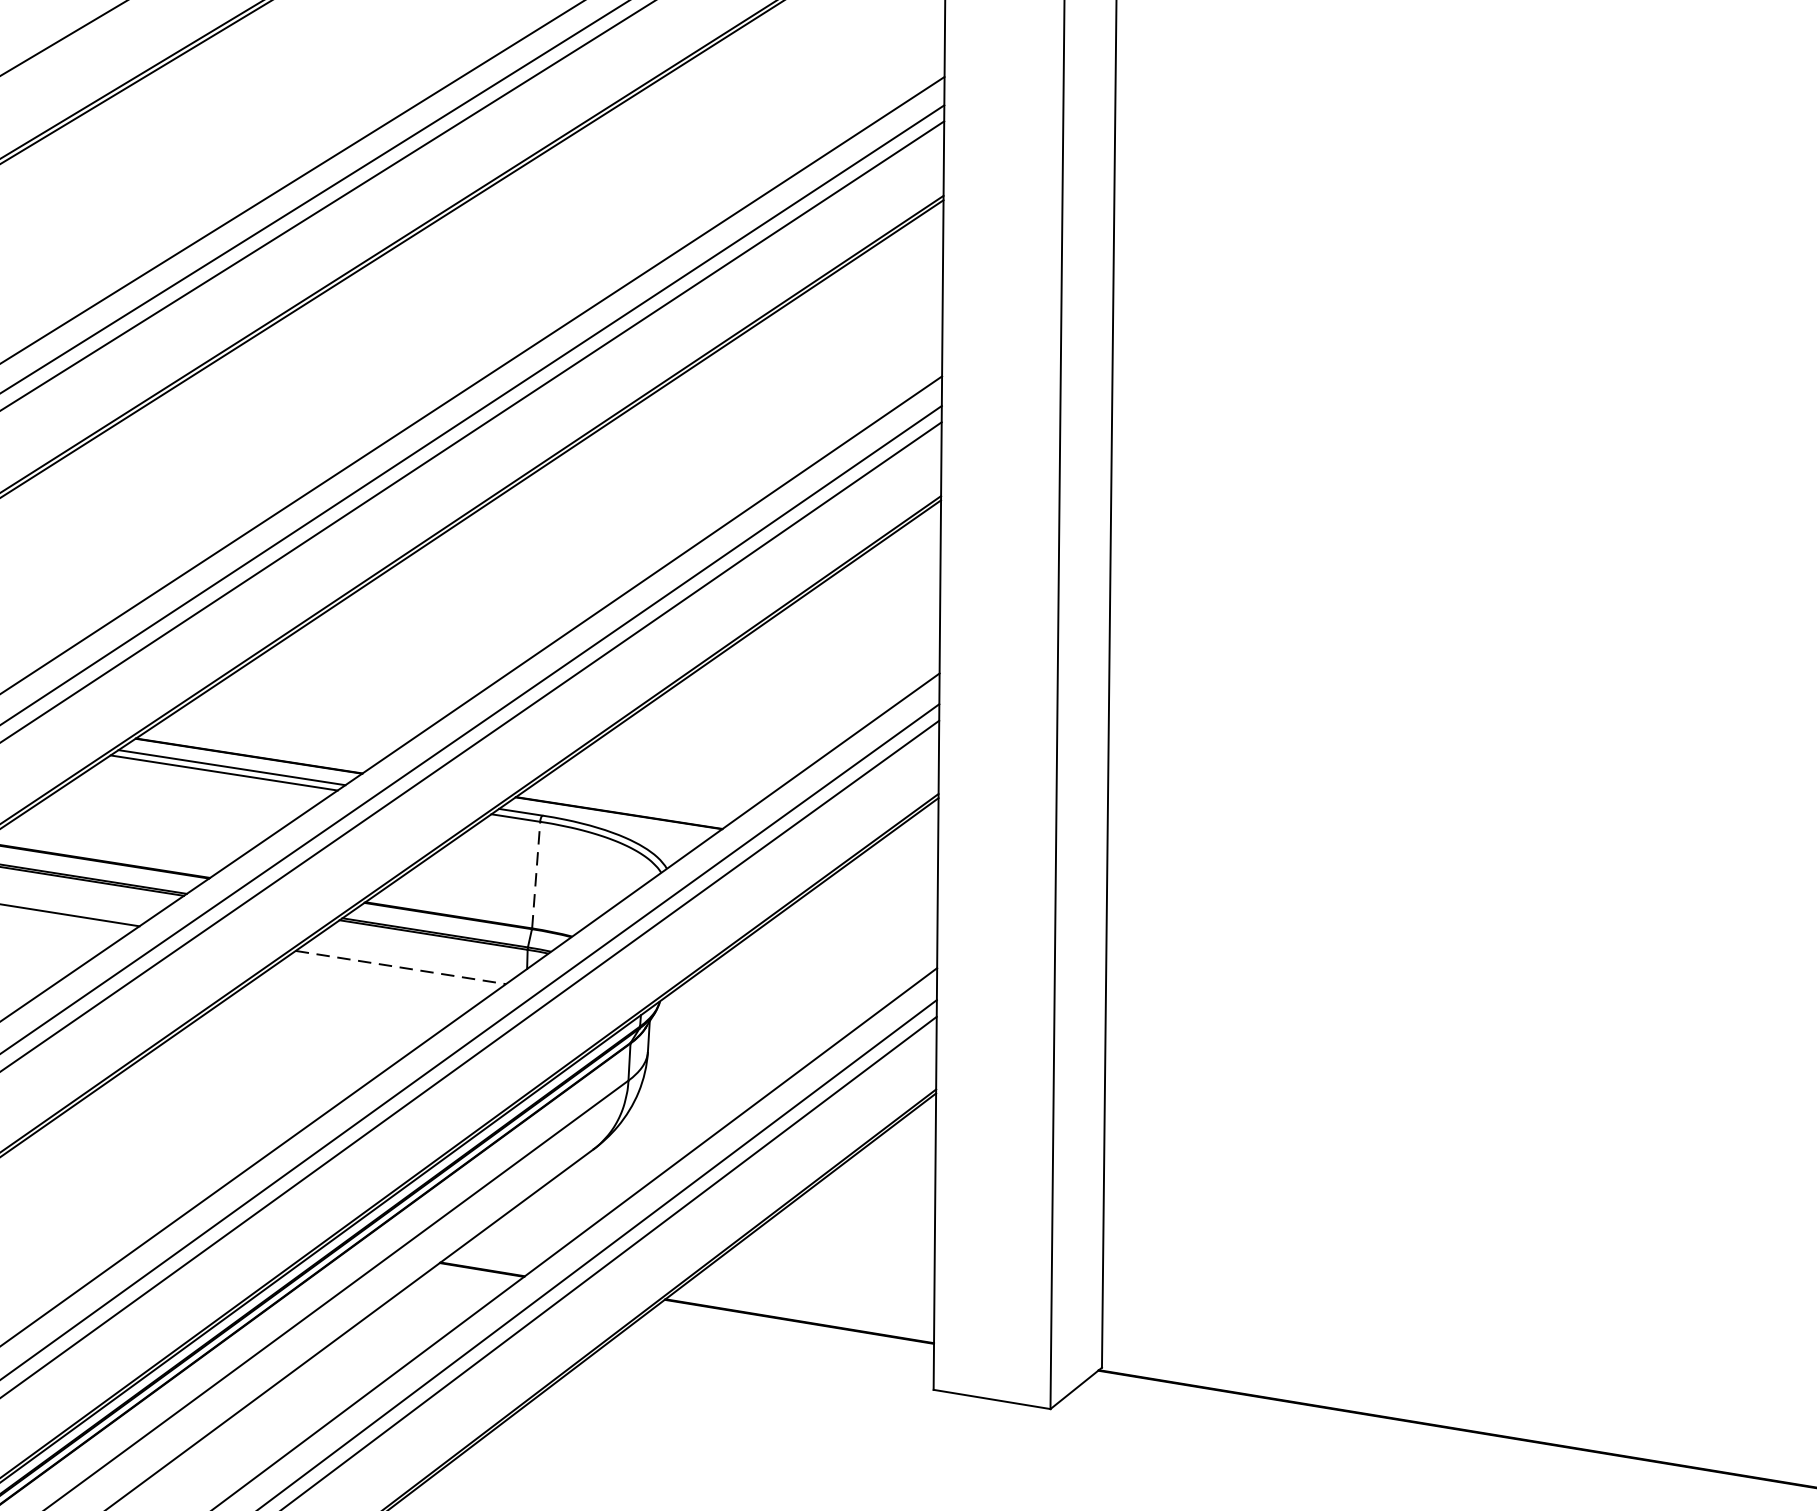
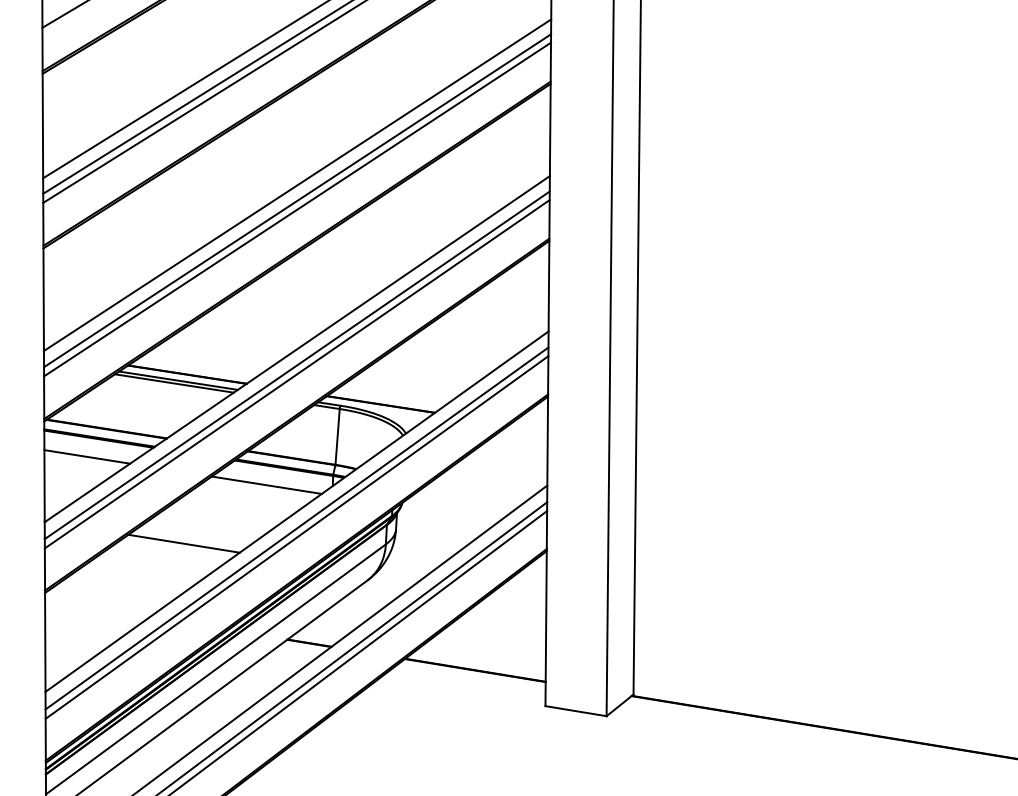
line: (535, 874) -> (337, 436), dashed -> solid
line: (400, 968) -> (266, 485), dashed -> solid
line: (241, 1078) -> (183, 543), added

